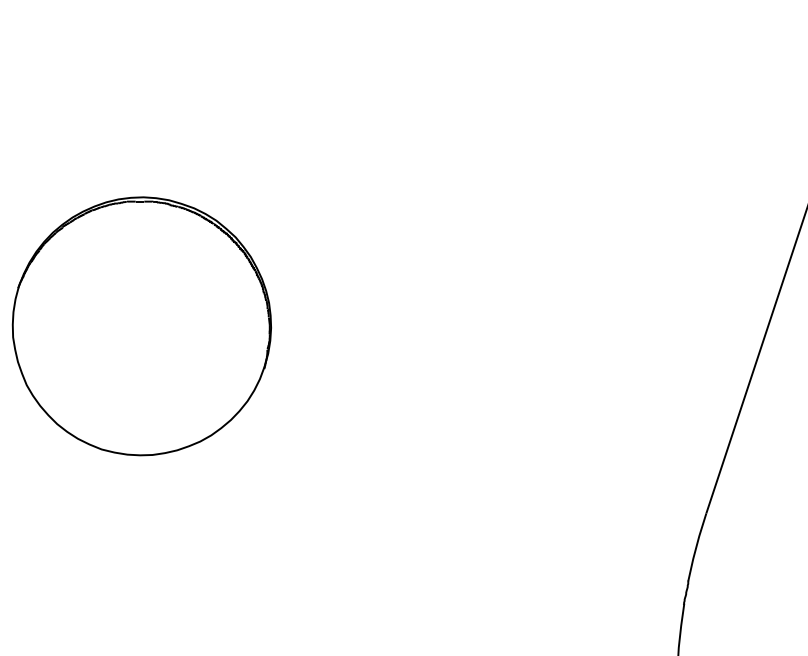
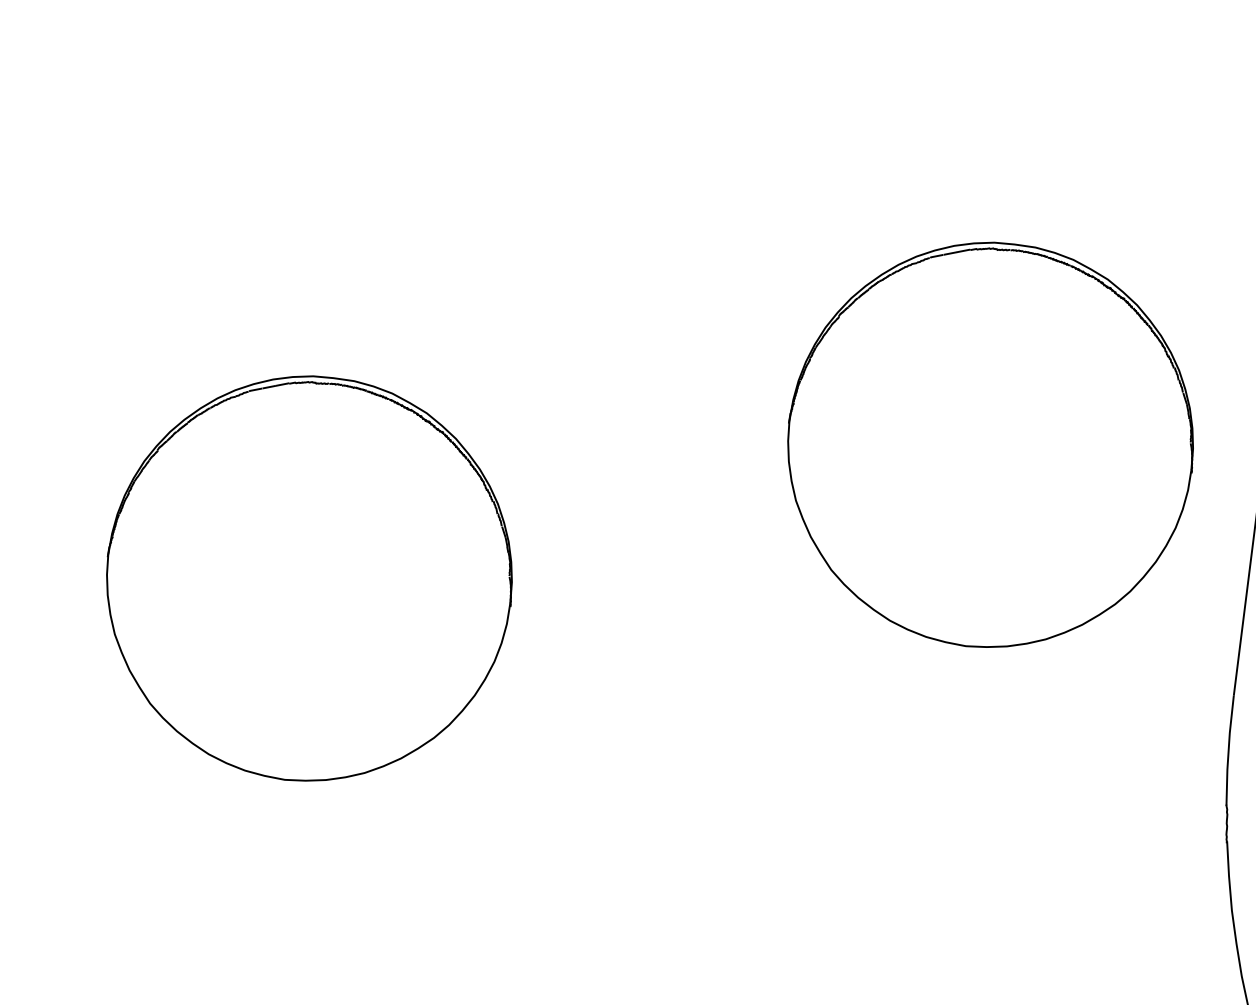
part: (584, 326) -> (990, 445), added

